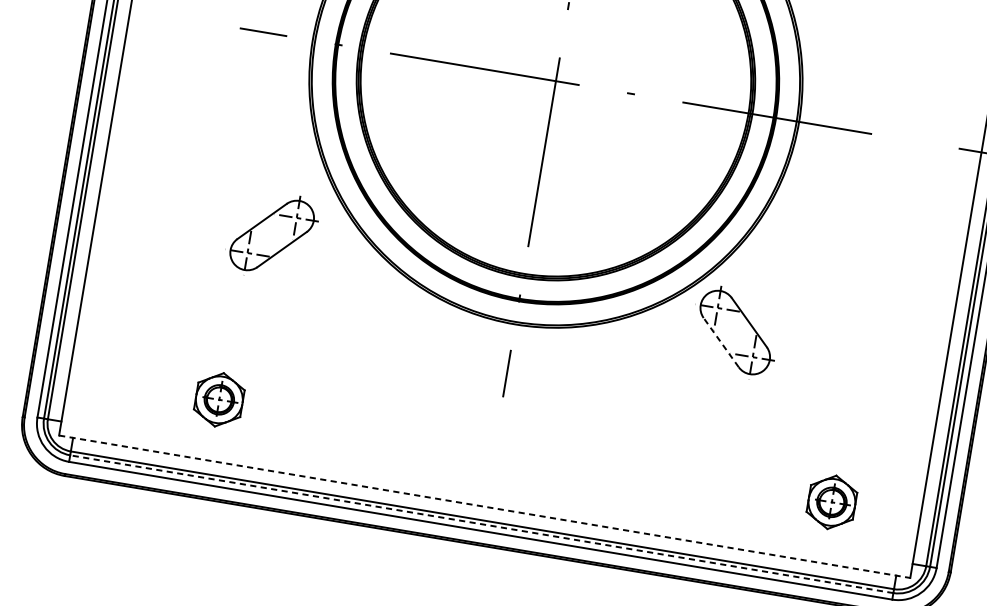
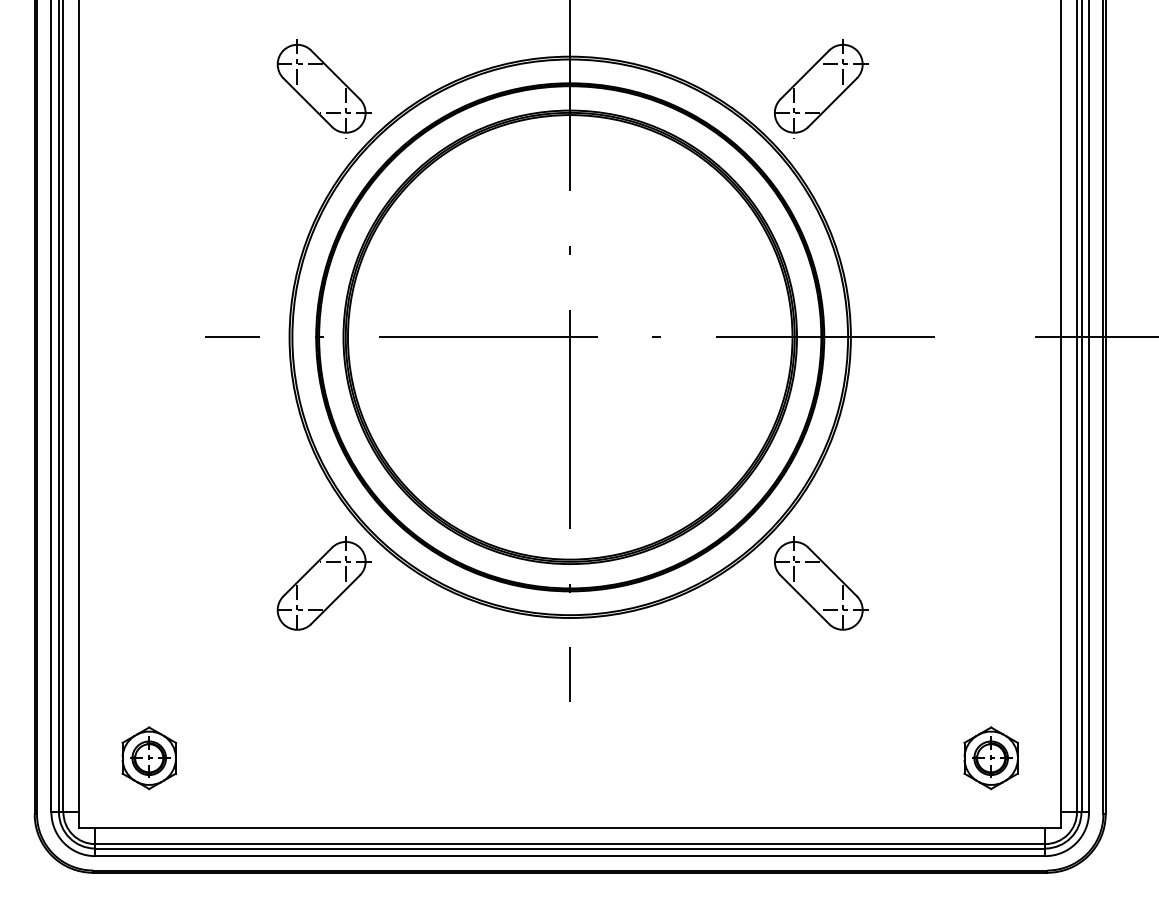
part: (274, 233) -> (323, 583), moved
line: (720, 342) -> (804, 599), dashed -> solid
part: (218, 399) -> (148, 758), moved
part: (831, 502) -> (990, 758), moved
line: (484, 506) -> (570, 828), dashed -> solid
line: (482, 524) -> (570, 848), dashed -> solid

